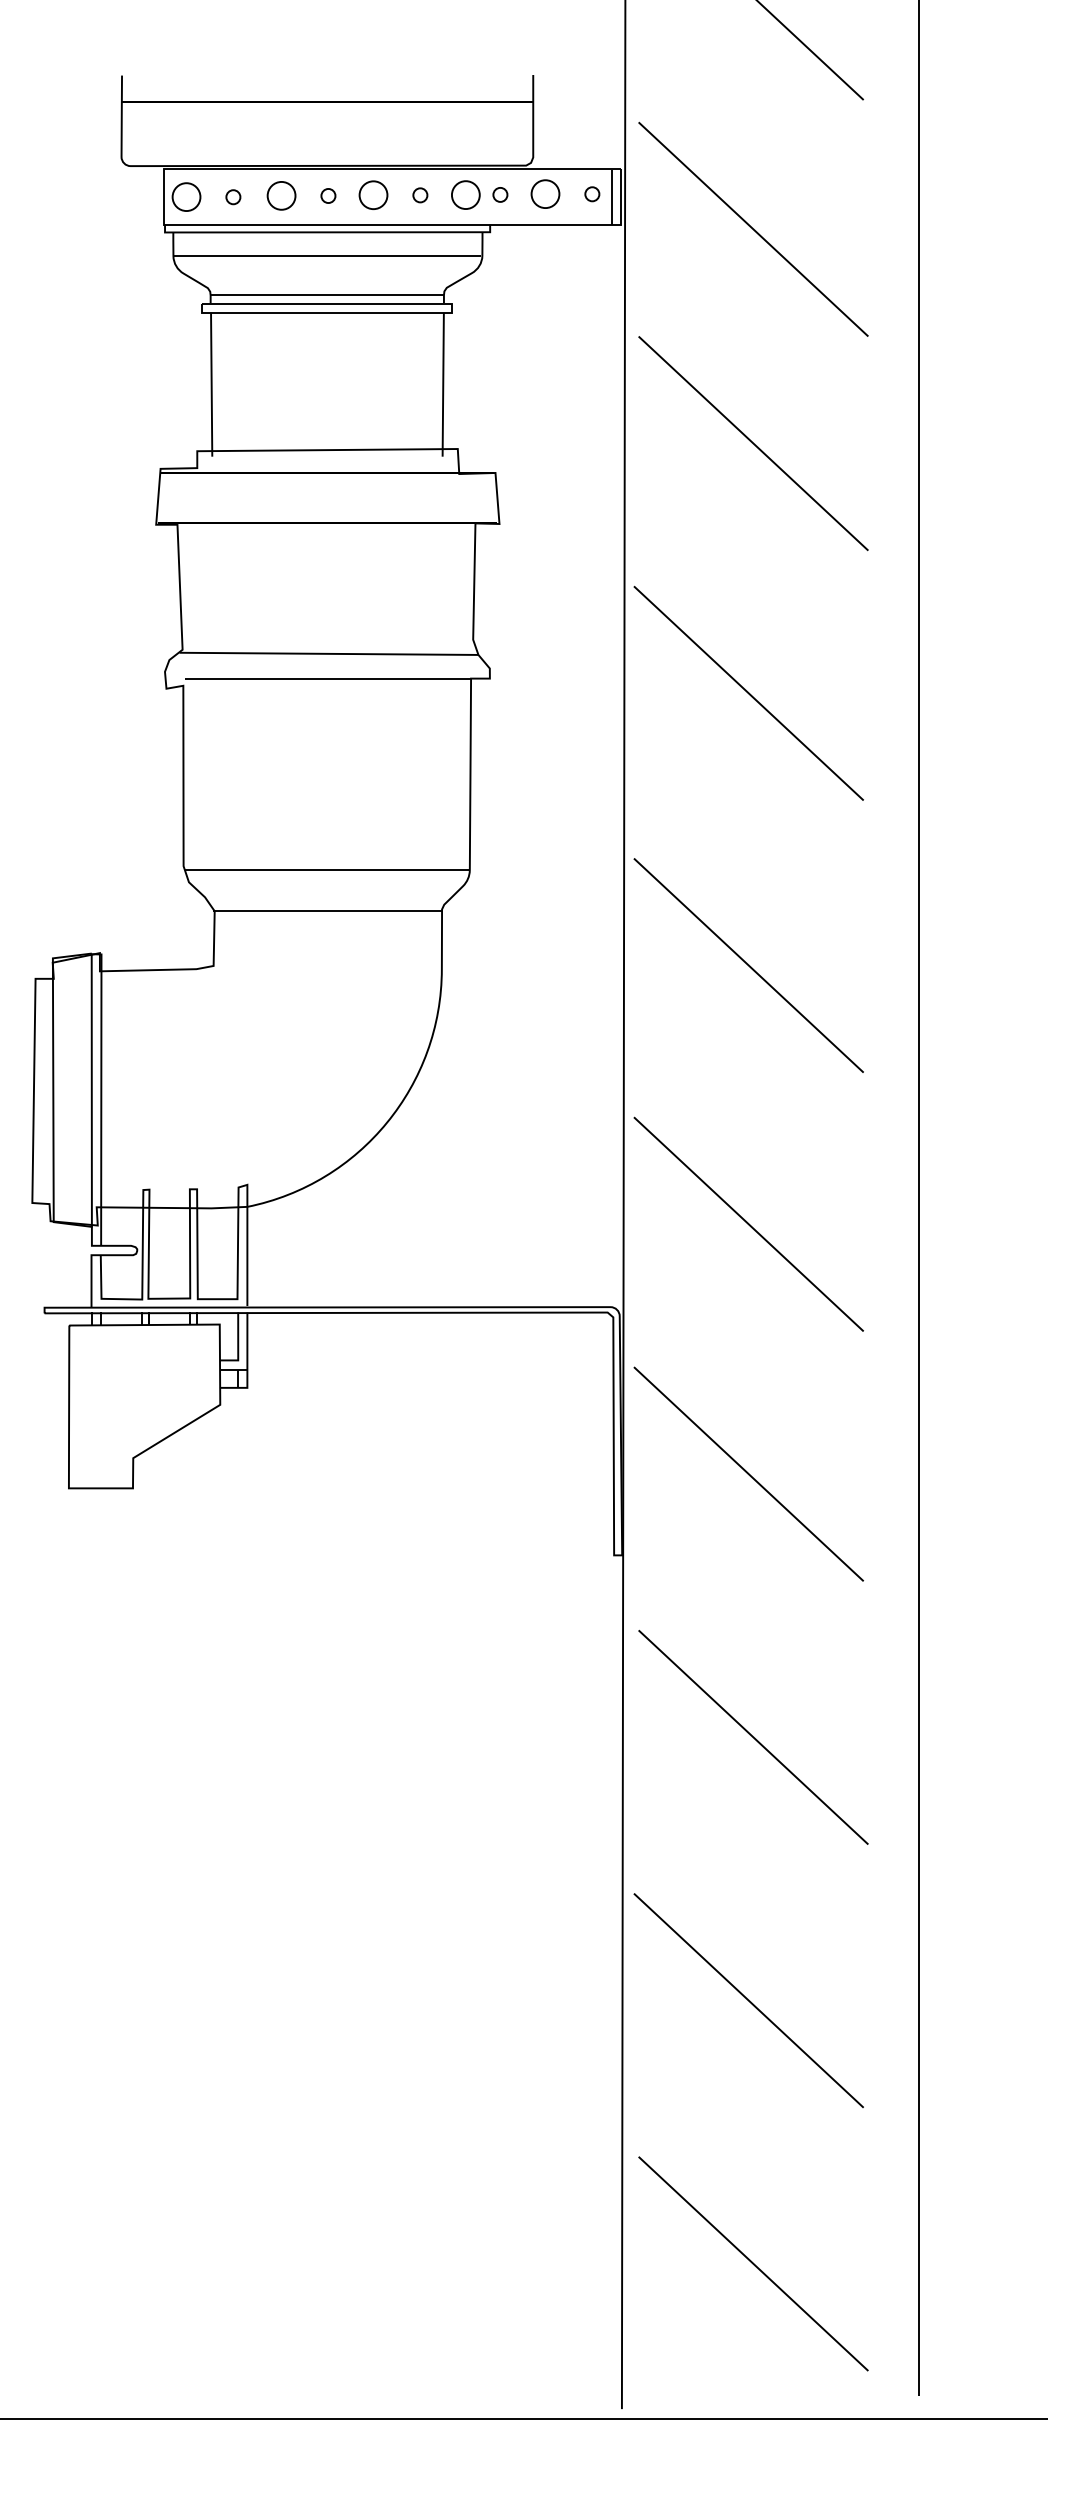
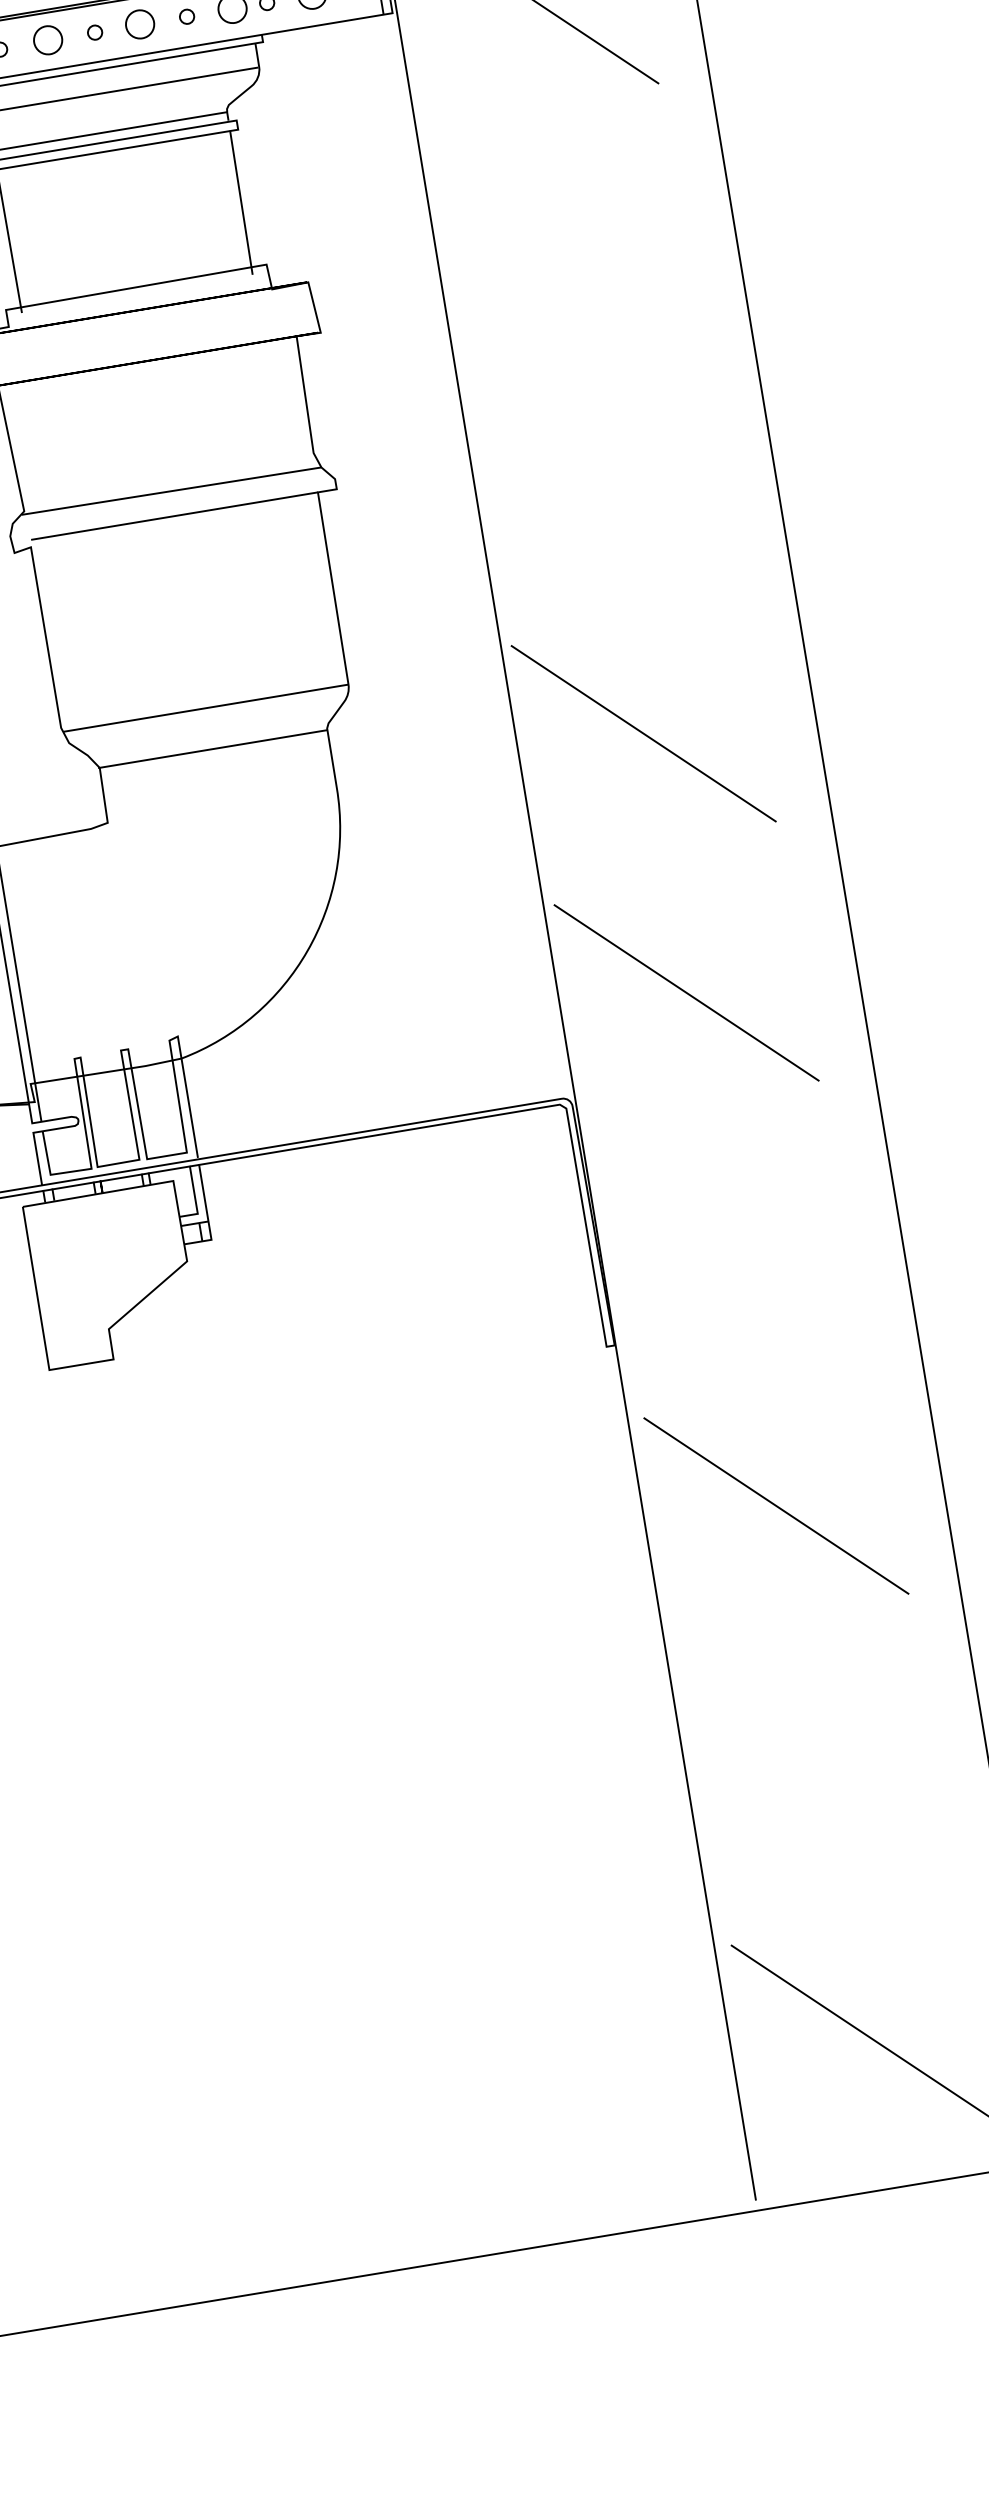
line: (753, 443) -> (561, 210), removed
line: (748, 692) -> (598, 460), removed
line: (748, 1473) -> (727, 1242), removed
line: (748, 2000) -> (815, 1770), removed

